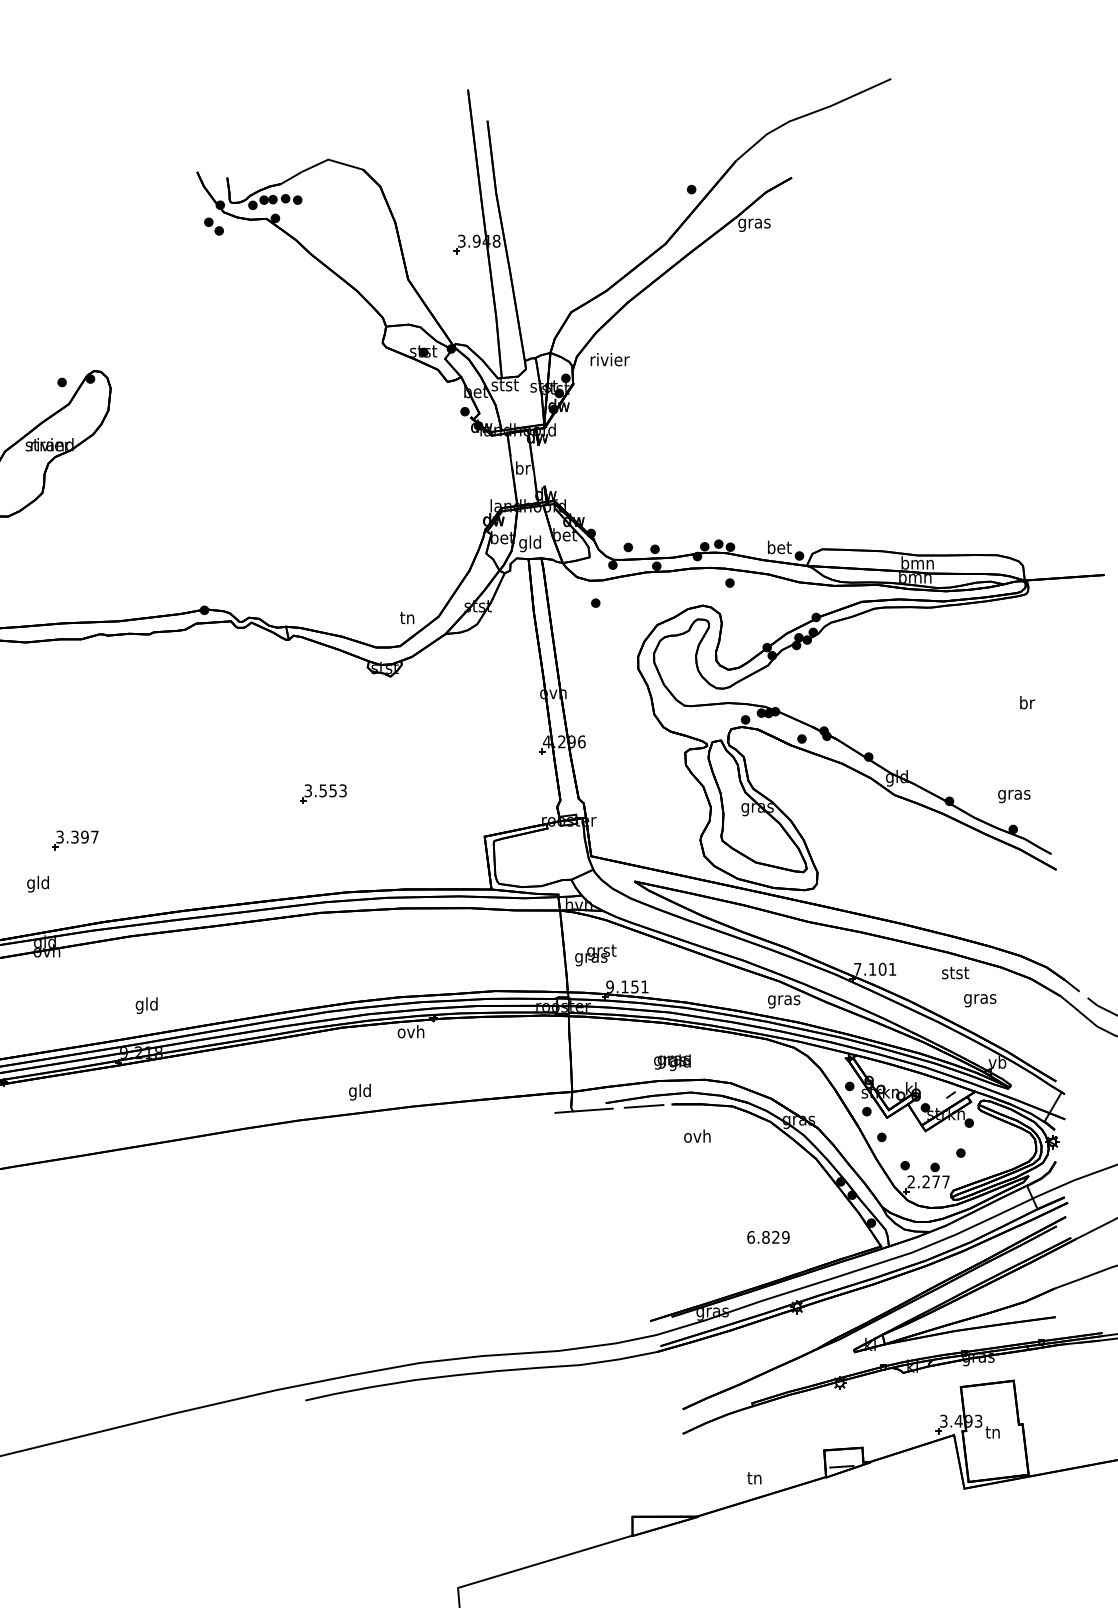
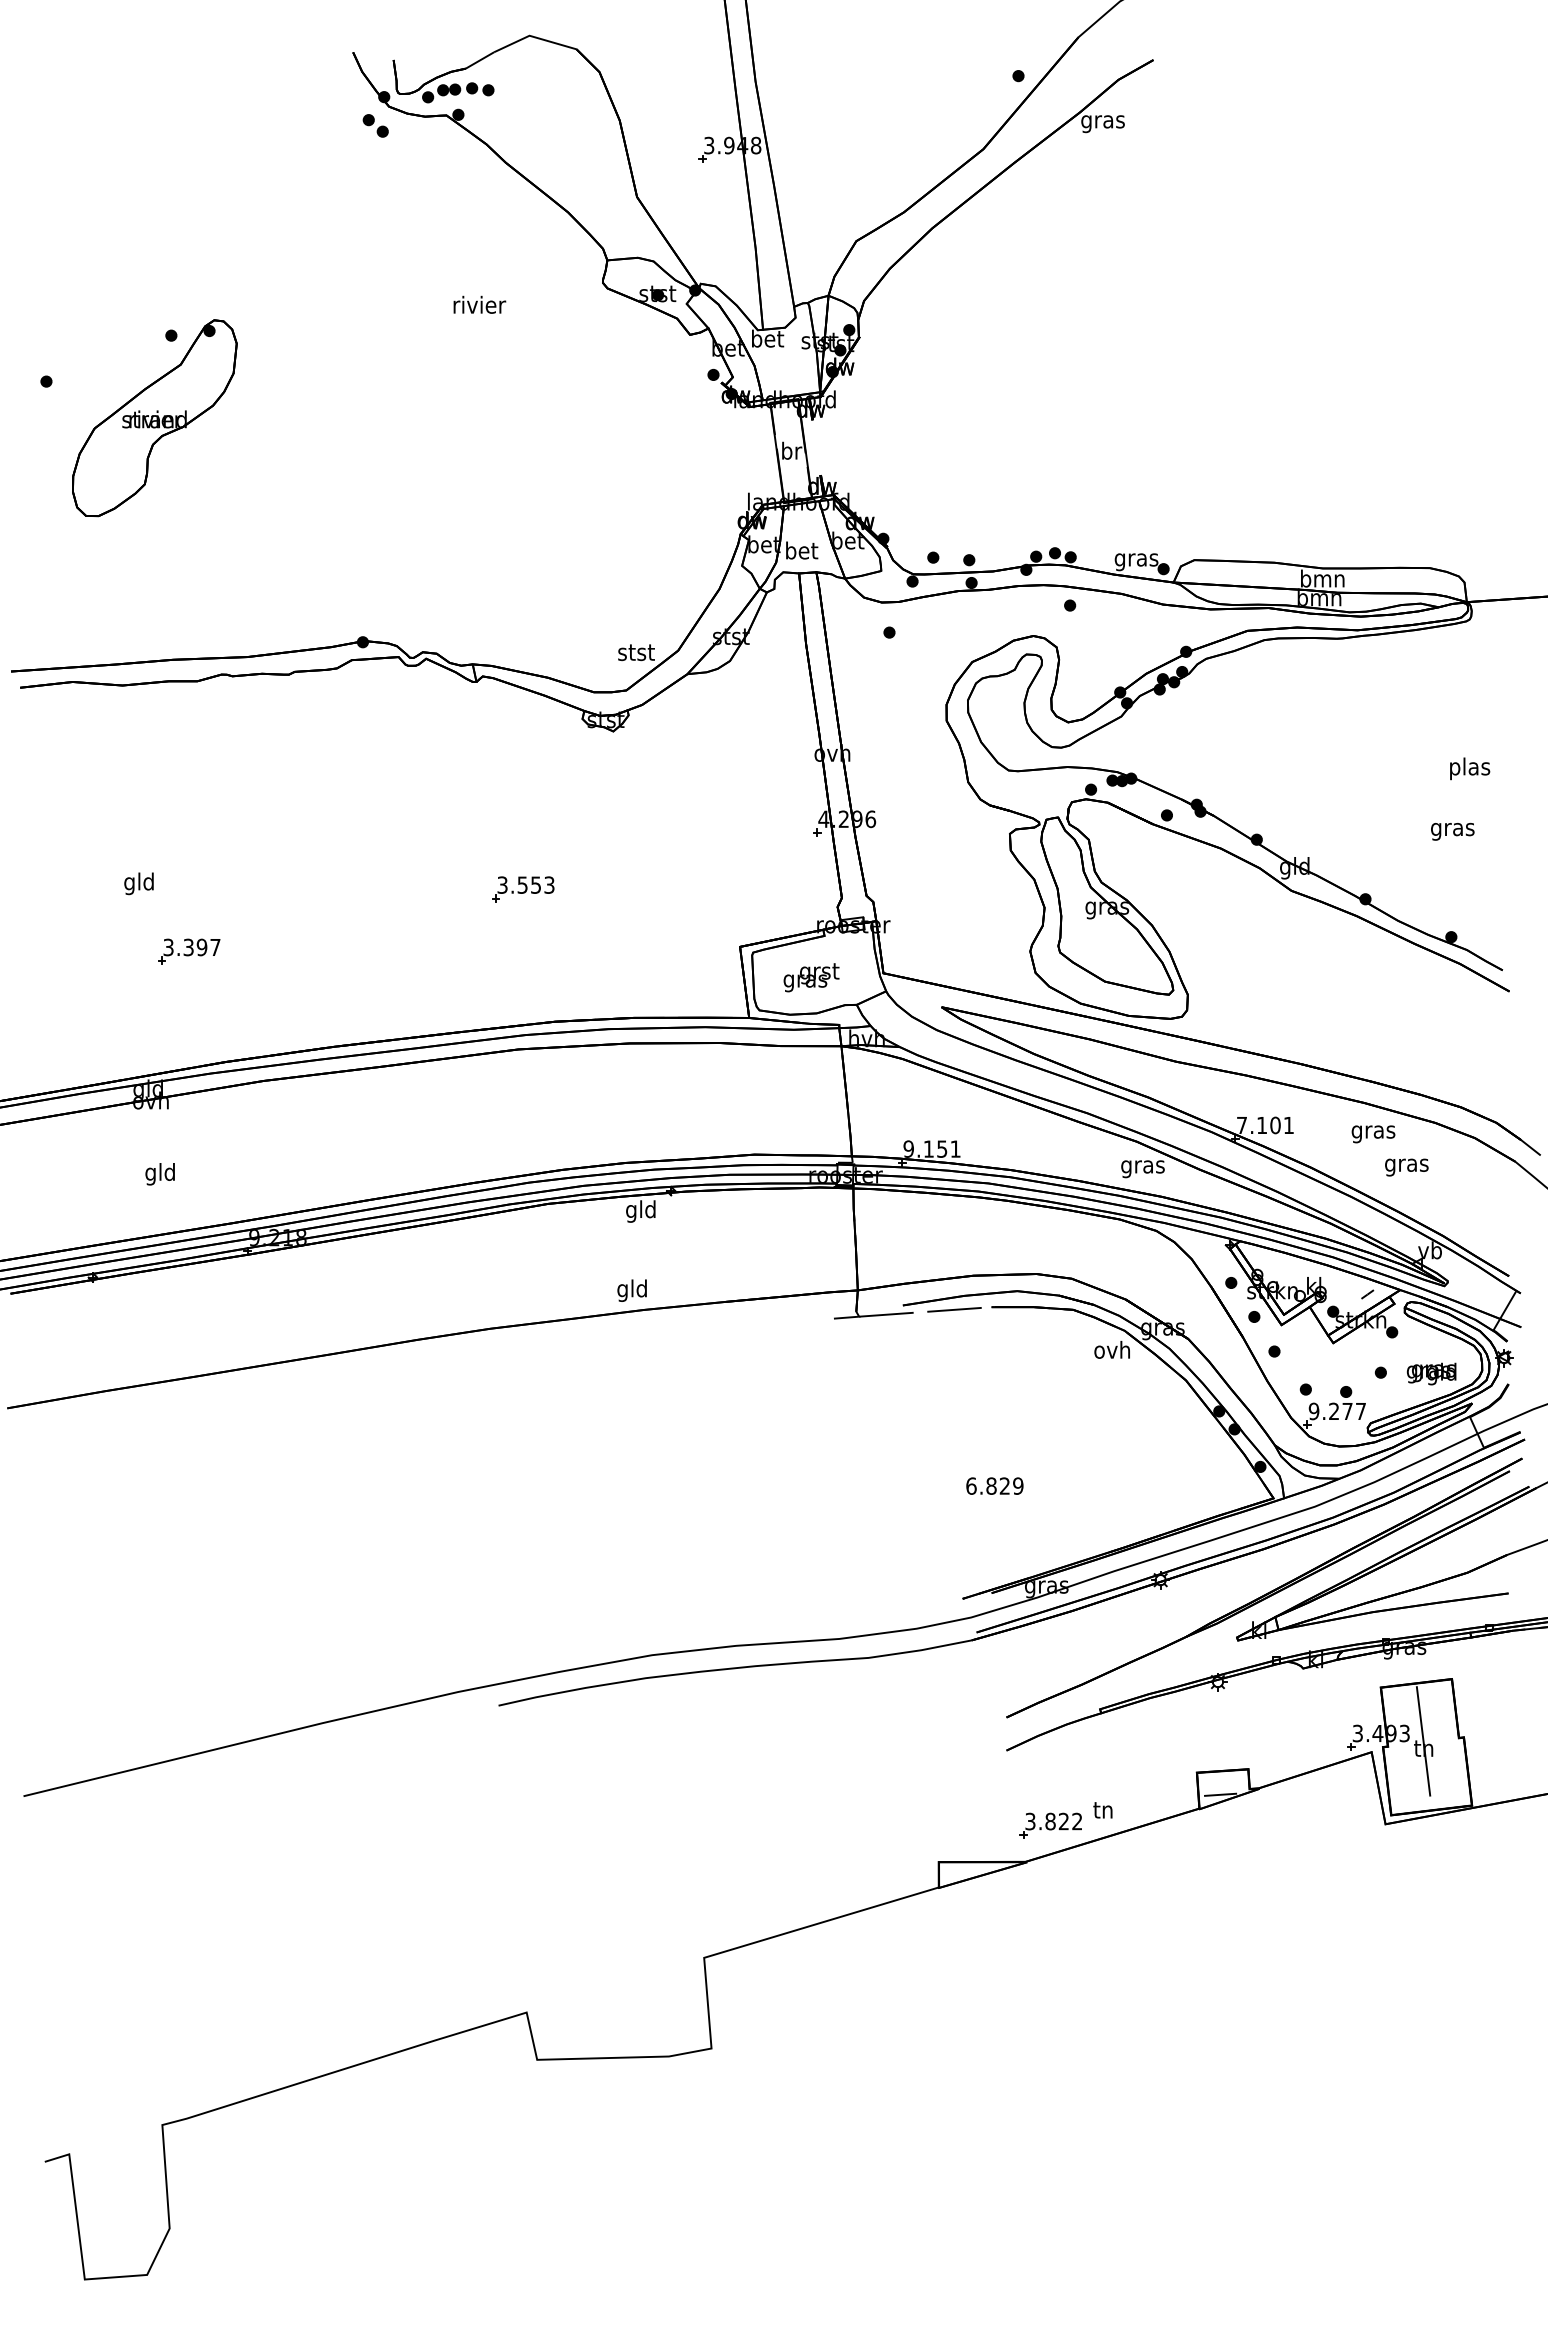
text: (609, 359) -> (479, 304), moved
text: (505, 384) -> (767, 338), stst -> bet
text: (531, 543) -> (802, 552), gld -> bet
text: (779, 548) -> (1136, 559), bet -> gras
text: (407, 617) -> (636, 652), tn -> stst
text: (1027, 704) -> (1470, 768), br -> plas
text: (1014, 796) -> (1452, 831), moved
text: (37, 883) -> (138, 883), moved
text: (595, 955) -> (811, 977), moved
text: (955, 974) -> (1373, 1132), stst -> gras
text: (146, 1005) -> (159, 1174), moved
text: (410, 1033) -> (640, 1211), ovh -> gld
text: (672, 1062) -> (1431, 1373), moved
text: (359, 1092) -> (631, 1290), moved
text: (696, 1135) -> (1111, 1349), moved
text: (910, 1181) -> (1313, 1411), 2.277 -> 9.277
text: (768, 1236) -> (994, 1485), moved
line: (992, 1427) -> (1423, 1741), added
part: (715, 1489) -> (1050, 1825), added

